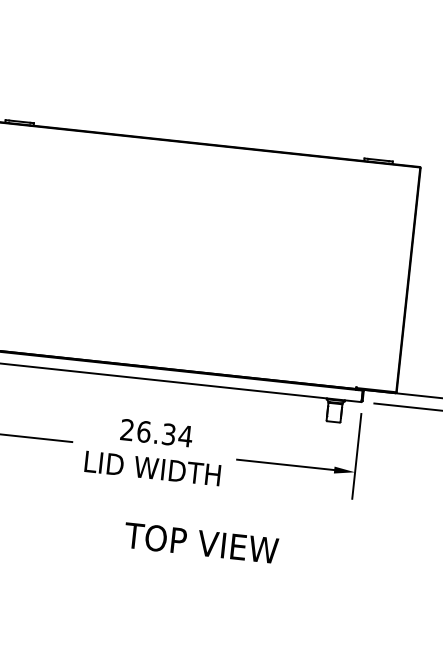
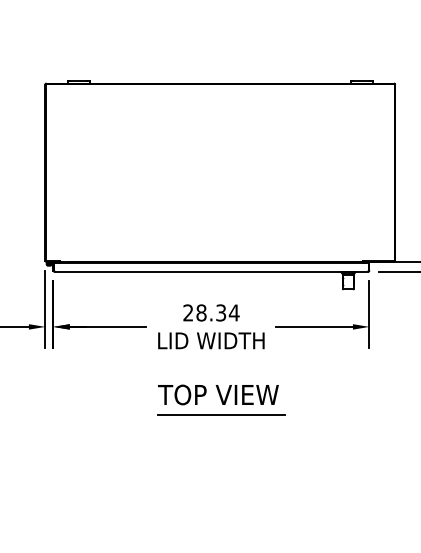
text: (144, 431) -> (201, 312), 26.34 -> 28.34
text: (201, 542) -> (218, 394), moved
line: (155, 563) -> (221, 414), added

